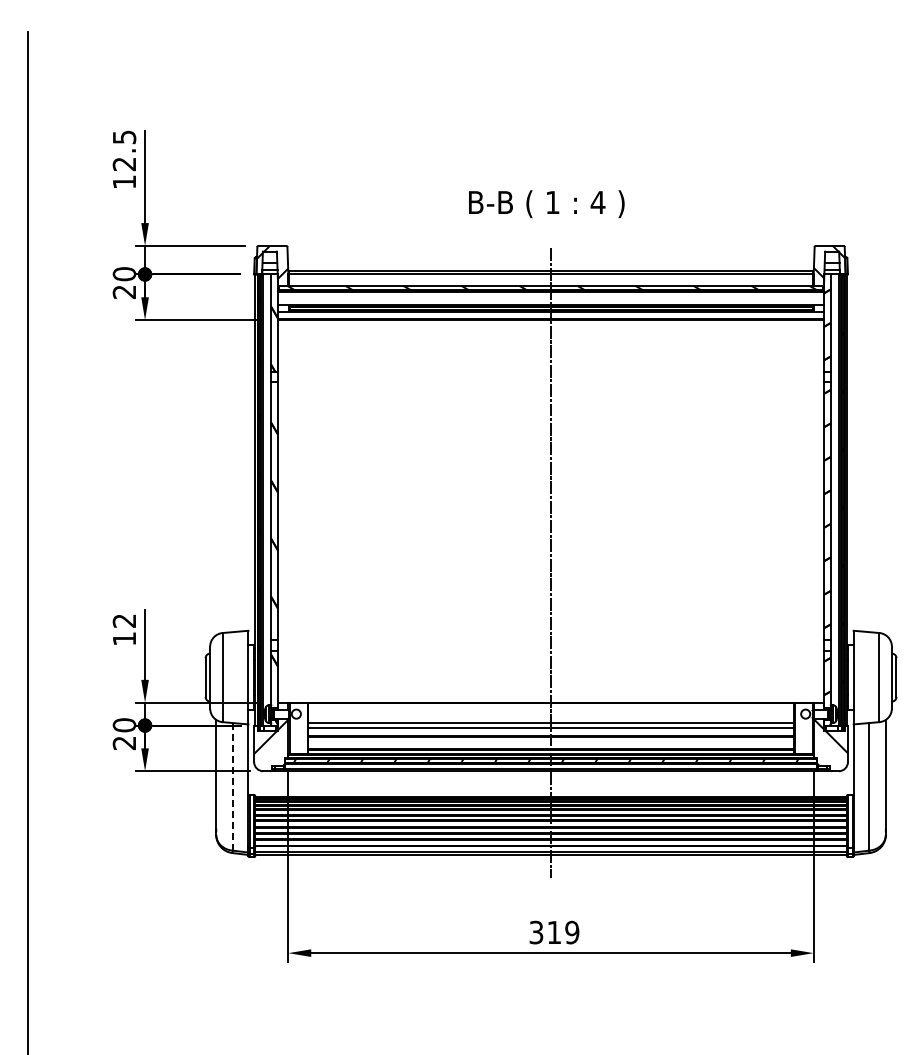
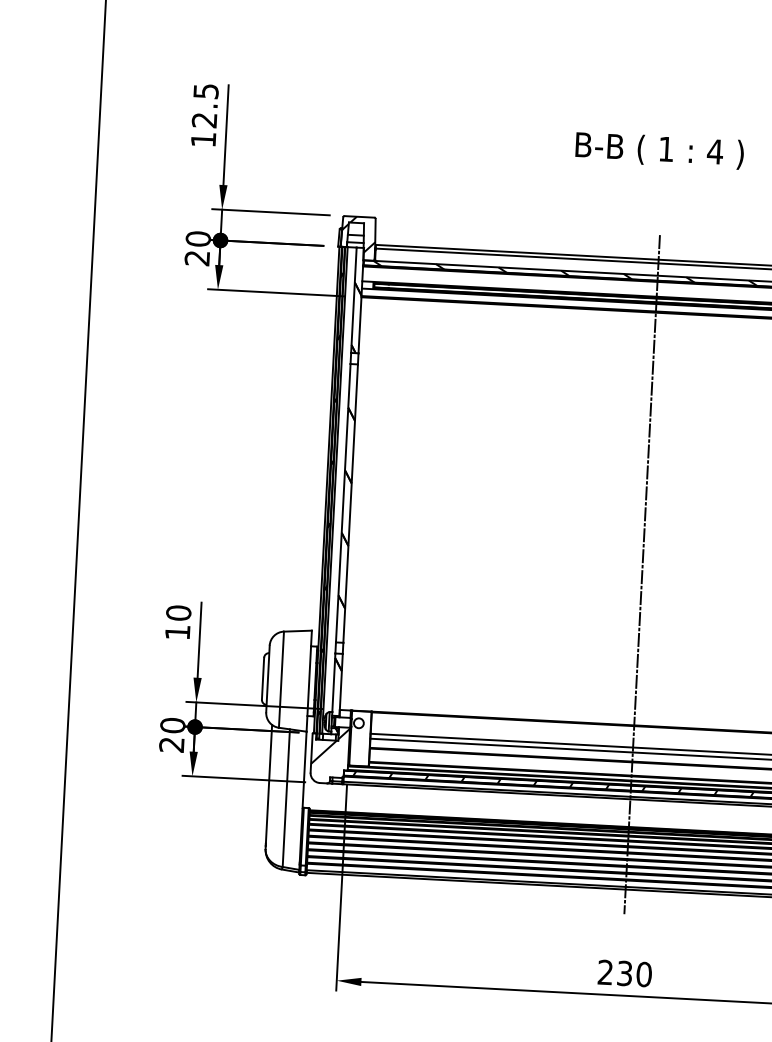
text: (546, 204) -> (659, 151), moved
text: (124, 621) -> (178, 613), 12 -> 10
line: (232, 786) -> (285, 797), dashed -> solid
text: (554, 932) -> (624, 973), 319 -> 230

